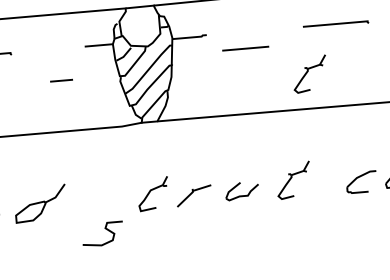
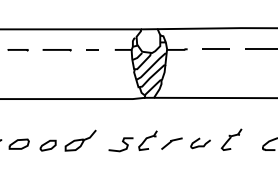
line: (244, 47) -> (215, 48), moved
part: (309, 73) -> (246, 77), removed
line: (61, 80) -> (92, 49), moved
curve: (104, 230) -> (122, 142), moved

